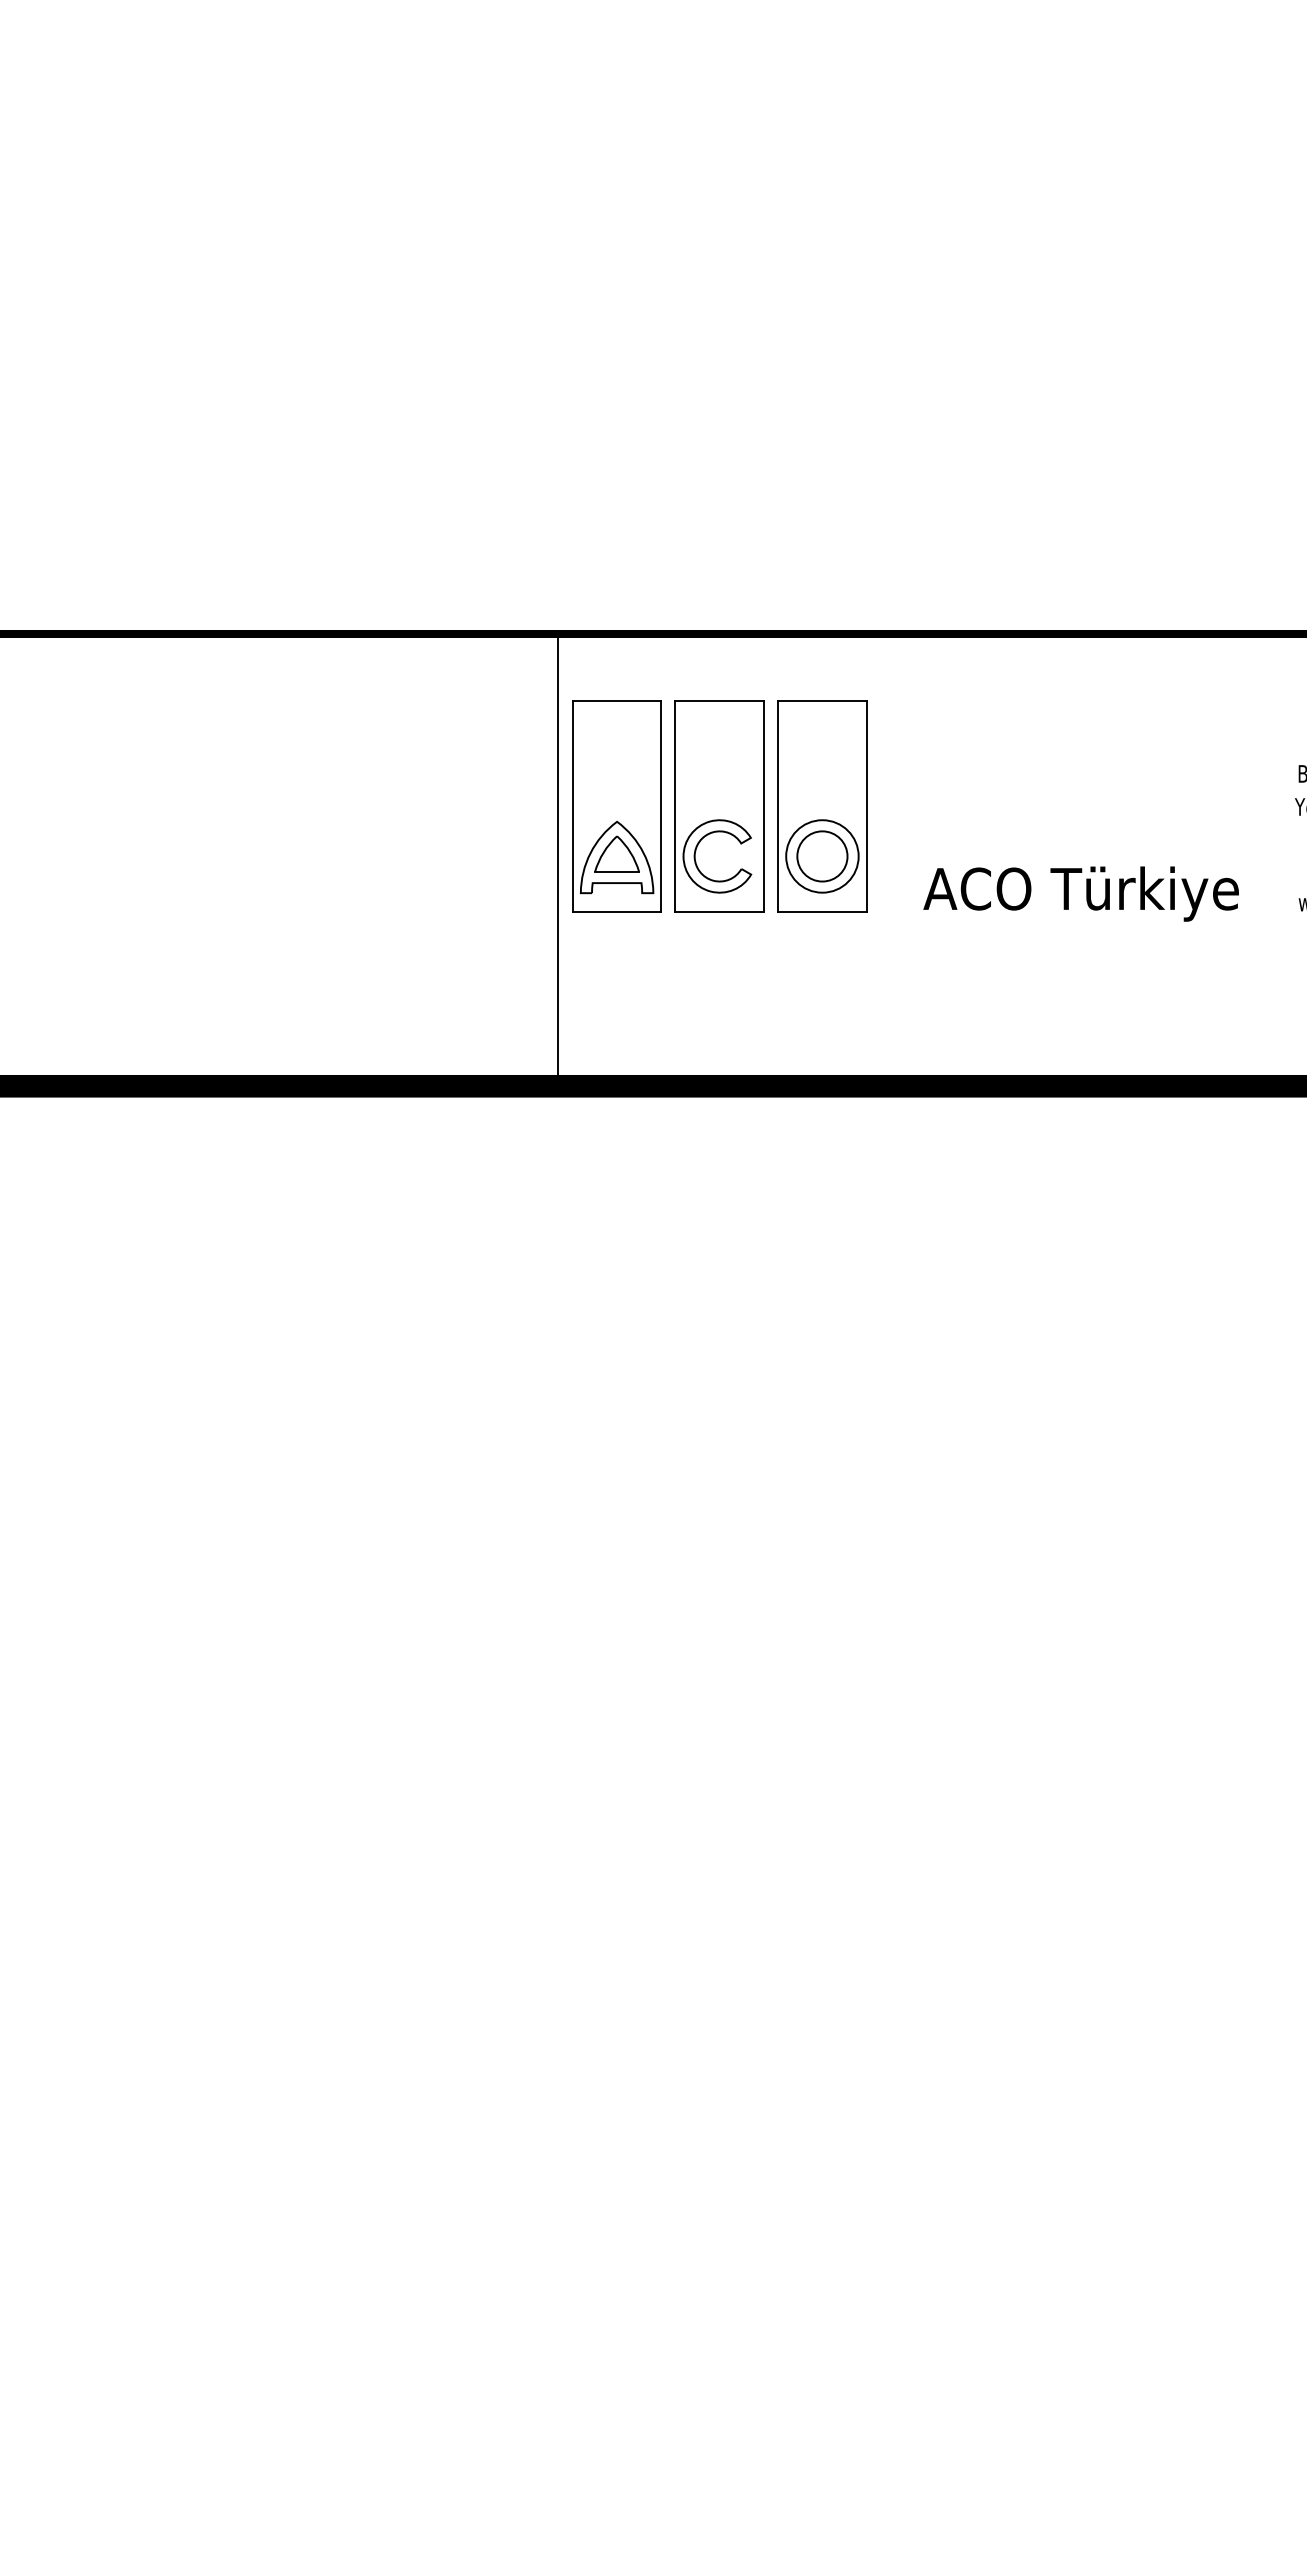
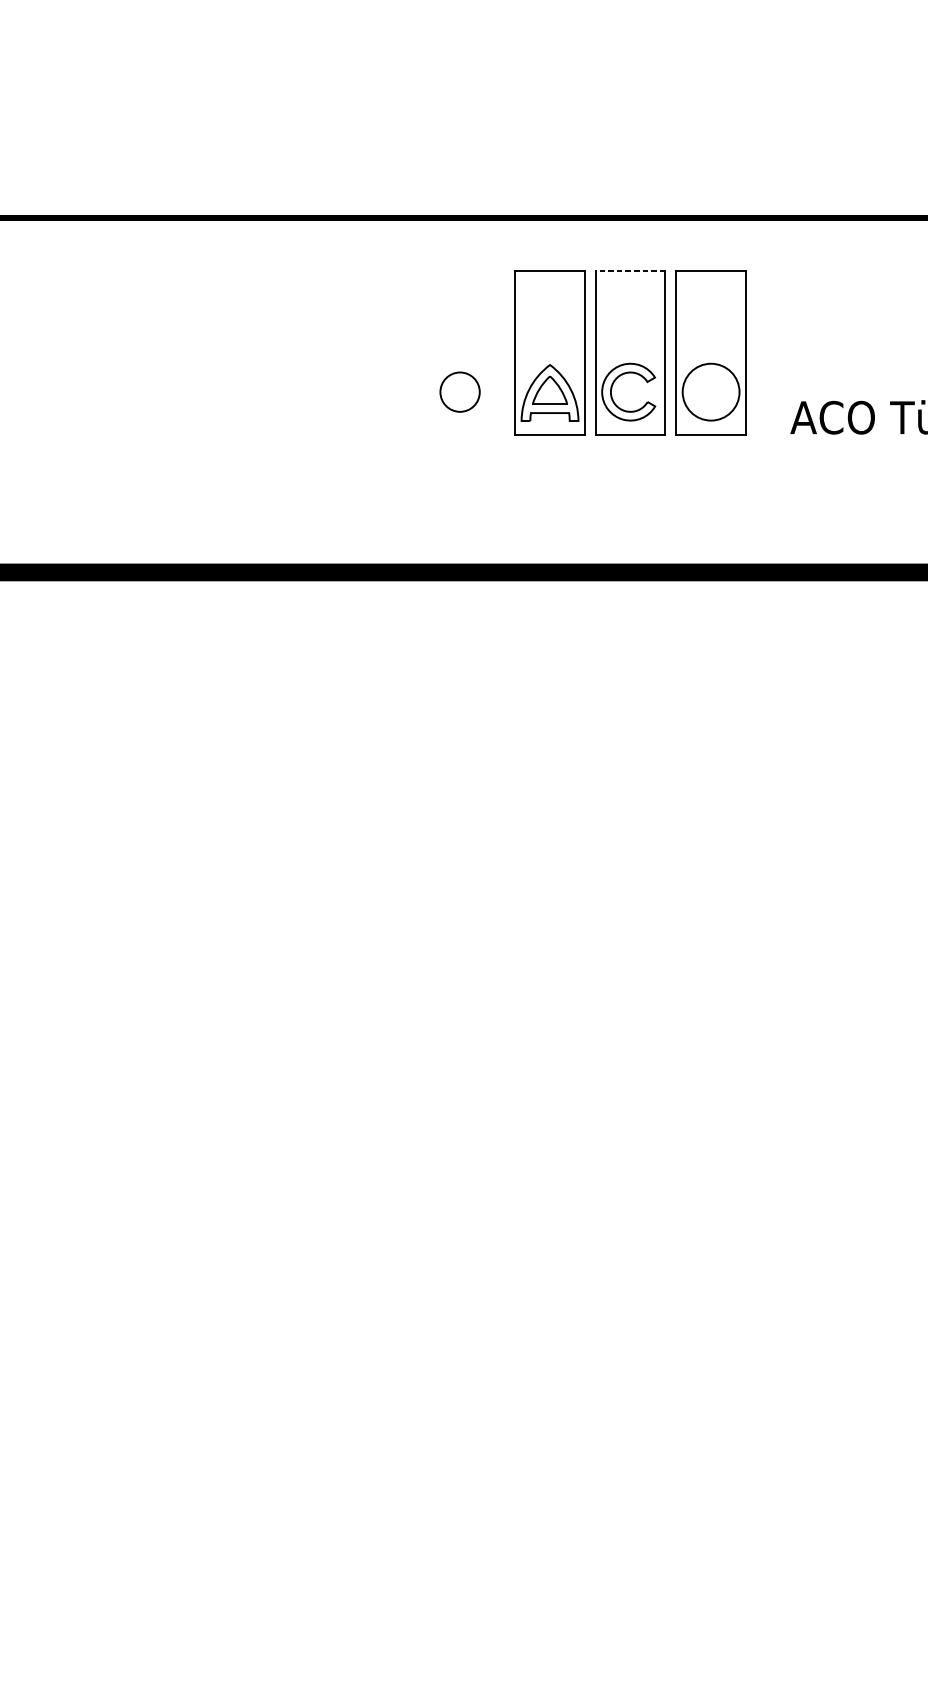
line: (719, 701) -> (630, 270), solid -> dashed
circle: (822, 856) -> (460, 392), moved
line: (557, 860) -> (503, 395), removed

